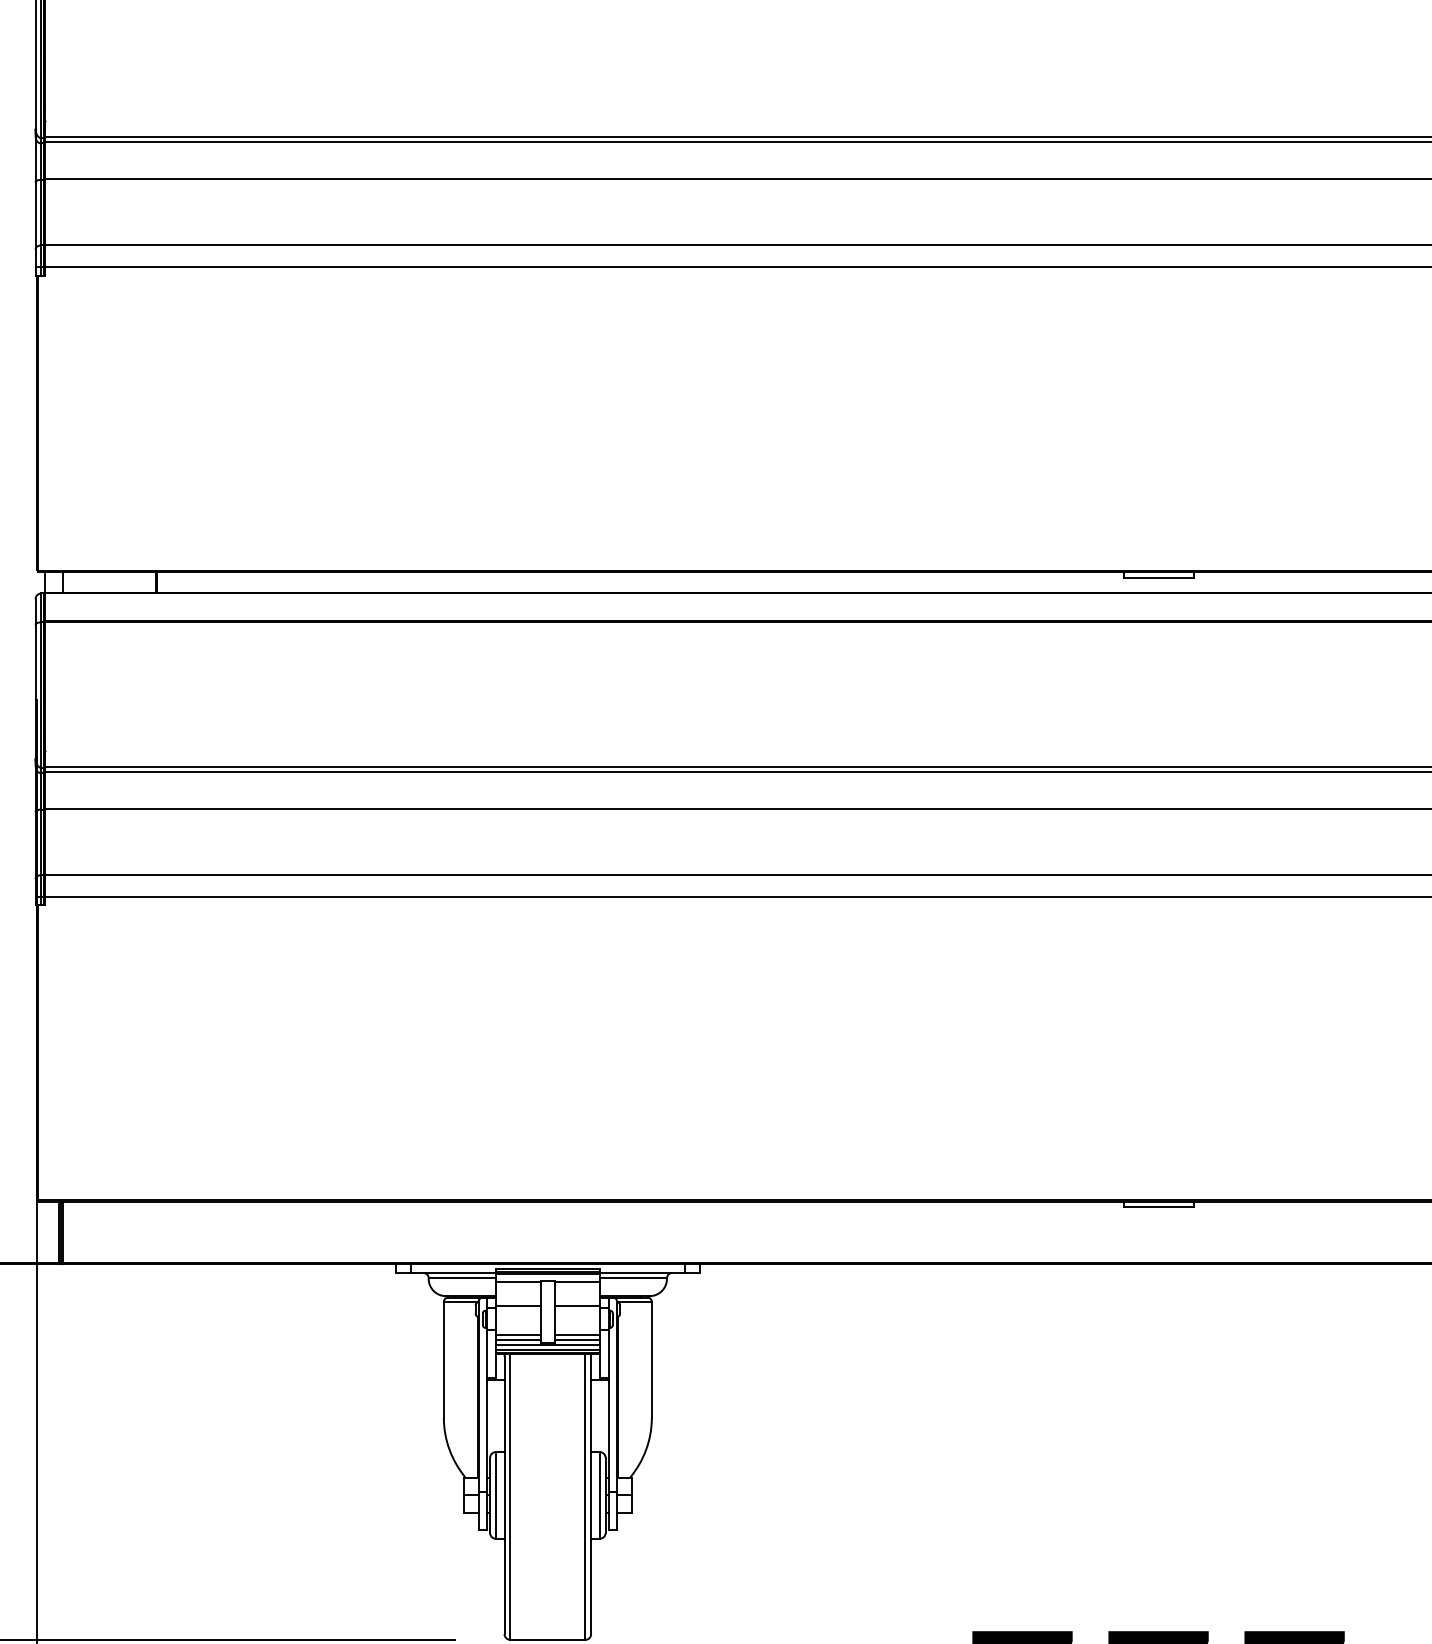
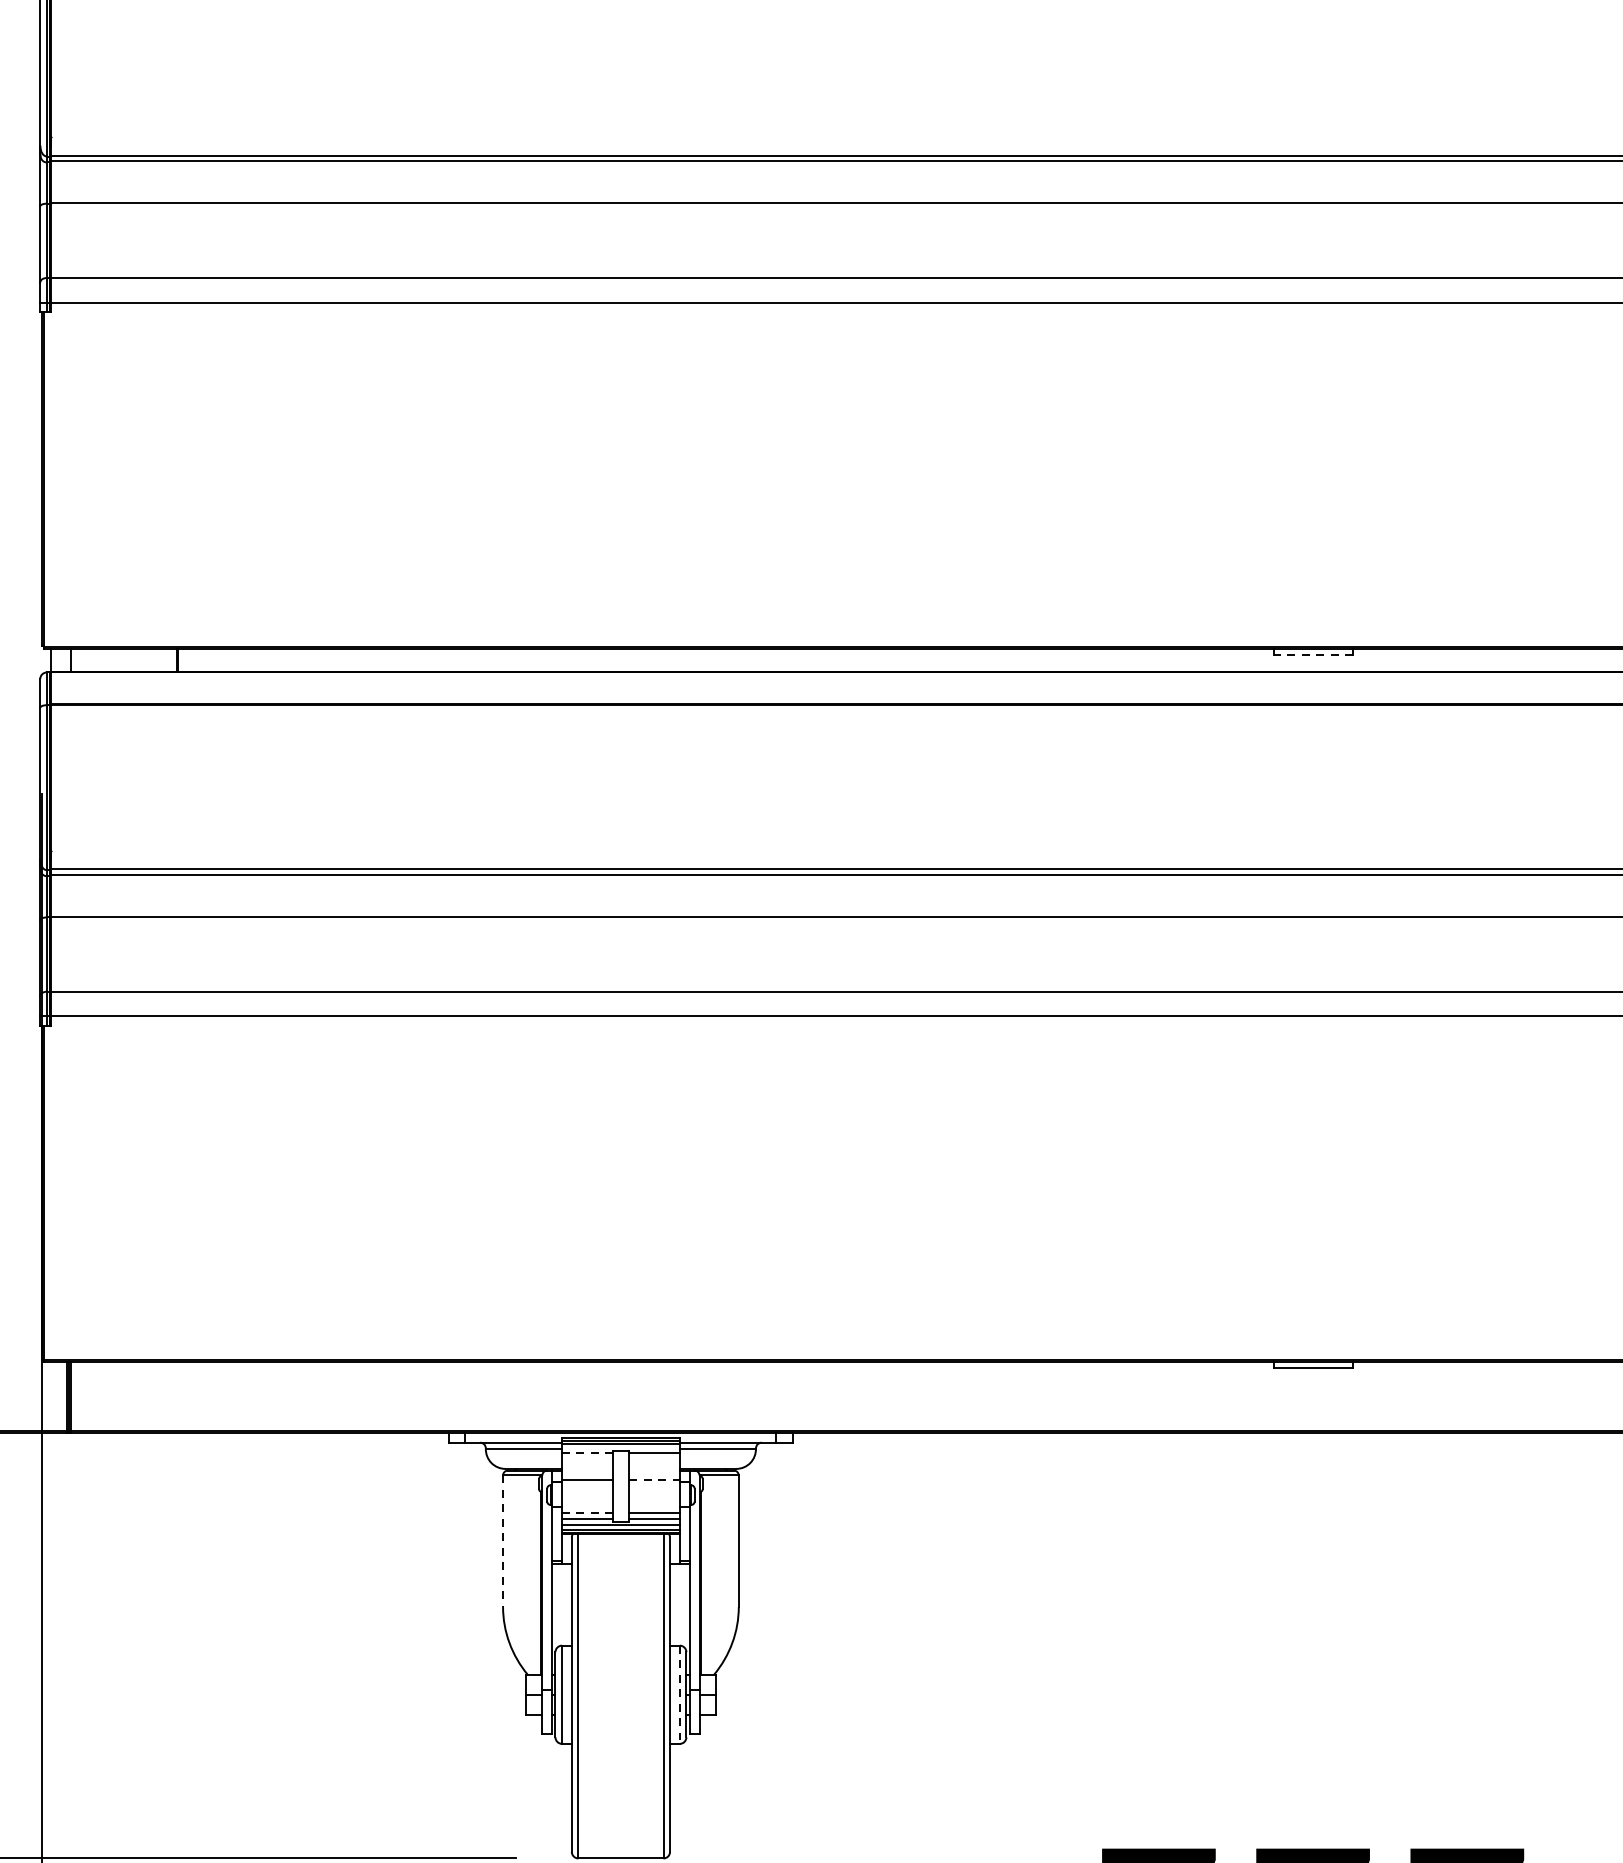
line: (1158, 577) -> (1313, 654), solid -> dashed
line: (518, 1282) -> (587, 1453), solid -> dashed
line: (577, 1305) -> (654, 1479), solid -> dashed
line: (518, 1335) -> (587, 1513), solid -> dashed
line: (443, 1360) -> (502, 1541), solid -> dashed
line: (599, 1495) -> (679, 1694), solid -> dashed

